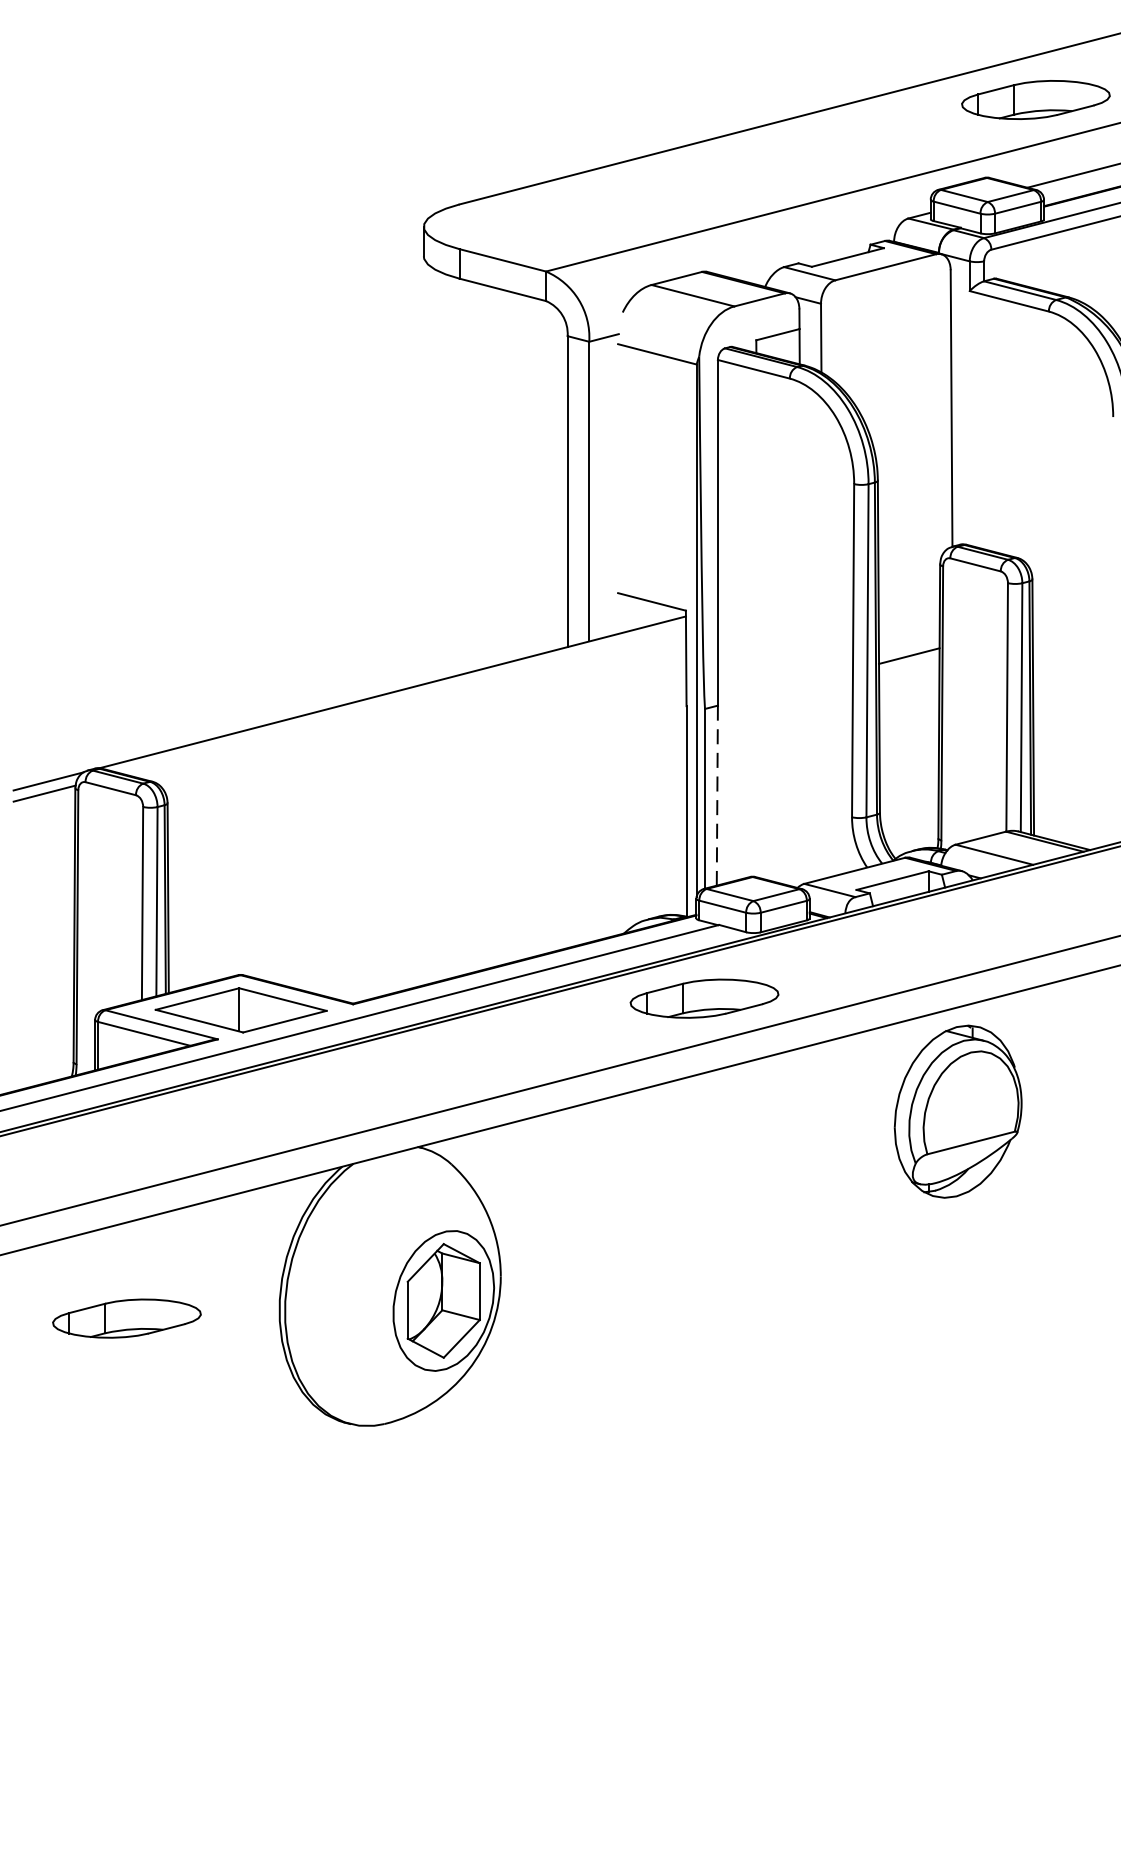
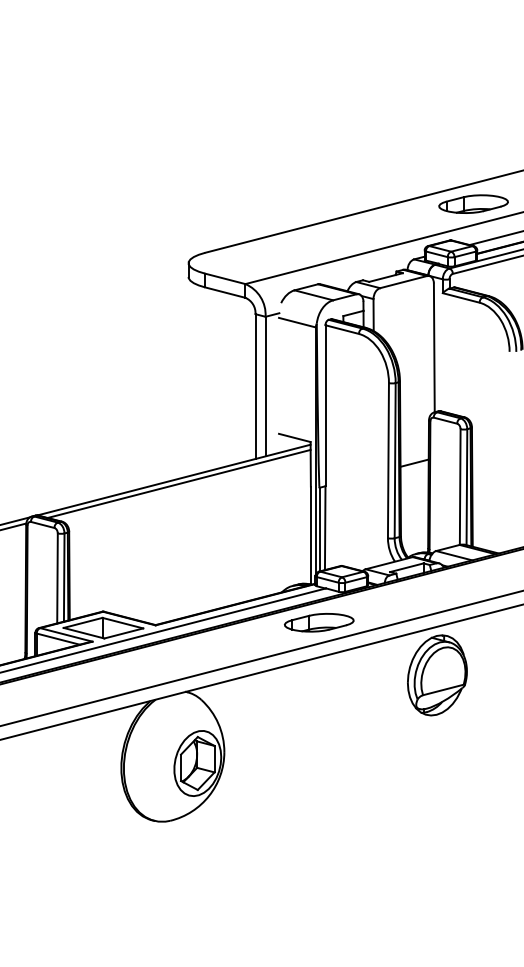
line: (402, 699) -> (178, 483), added
line: (717, 796) -> (325, 528), dashed -> solid
part: (127, 1318) -> (50, 771), removed

